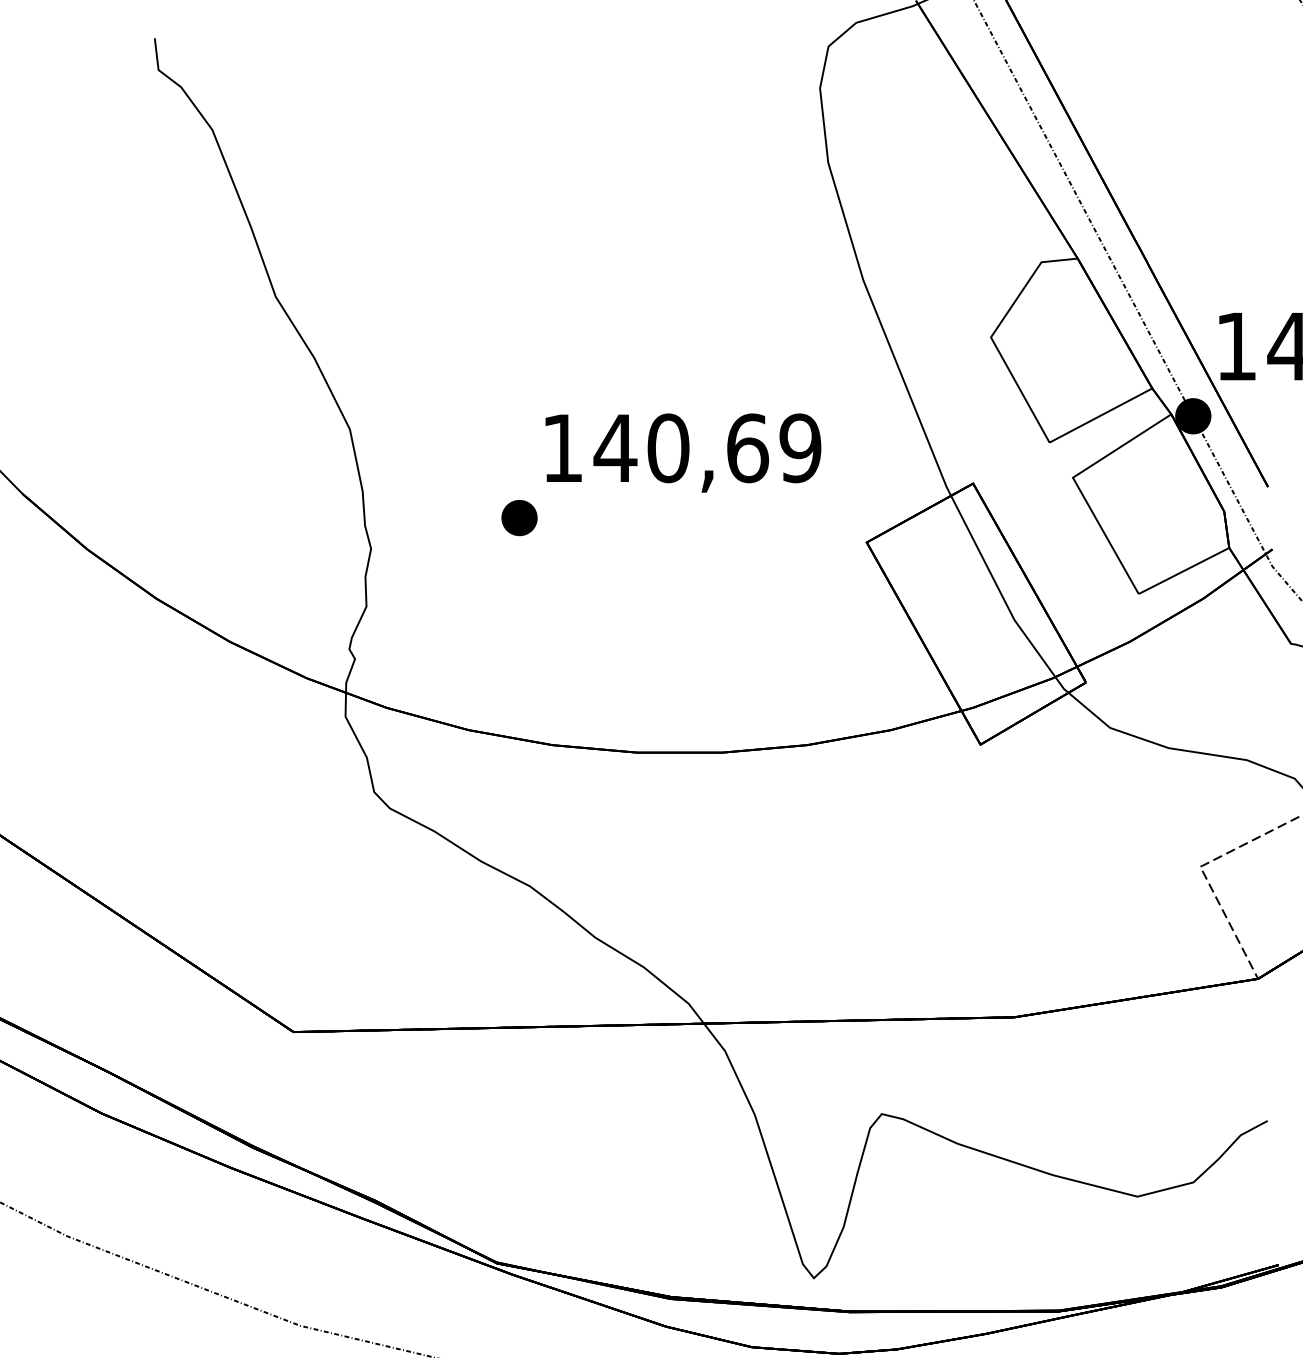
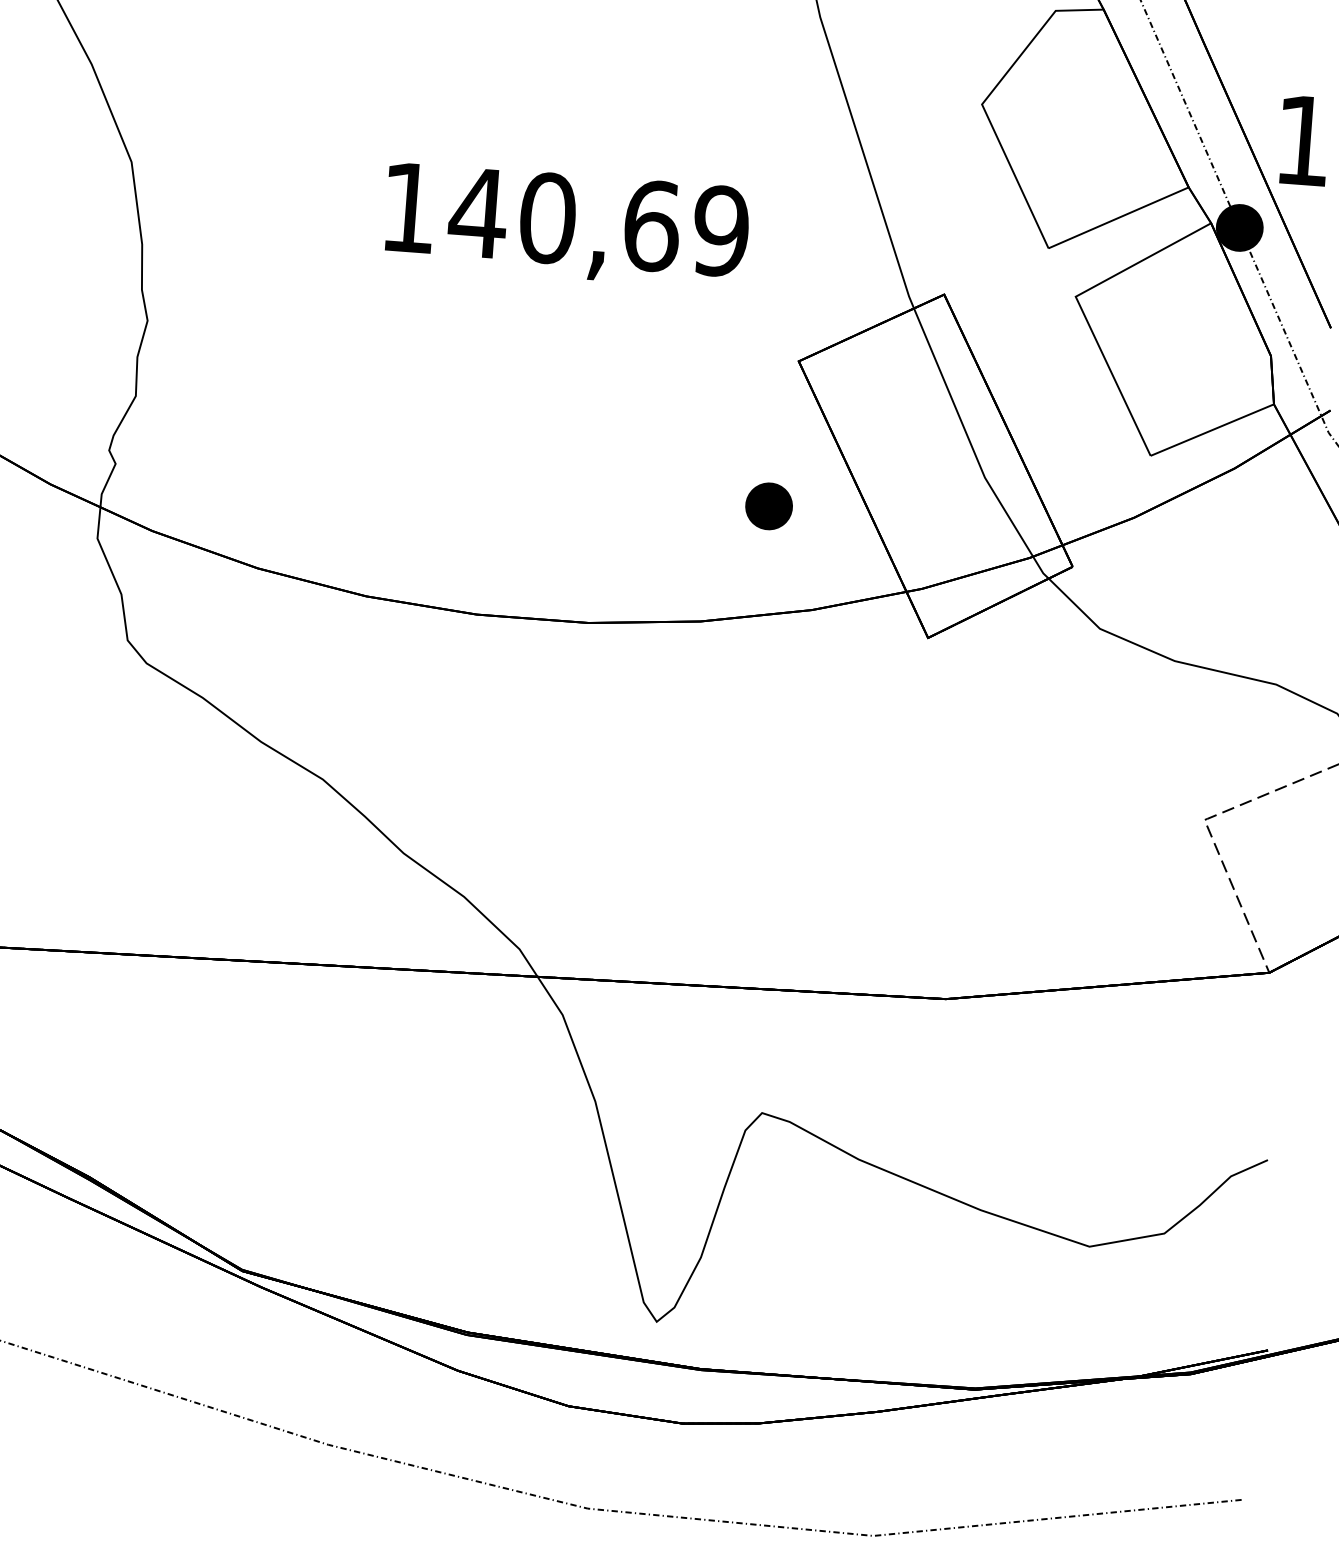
part: (519, 518) -> (768, 506), moved

